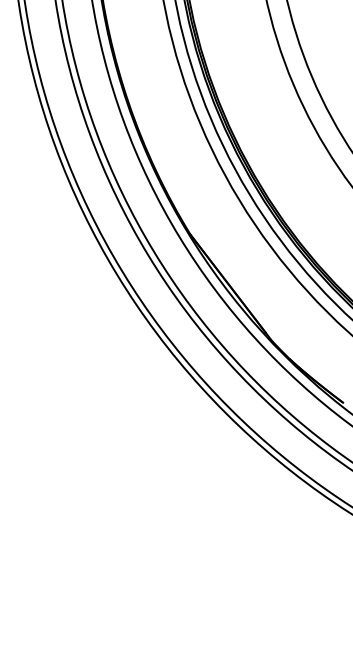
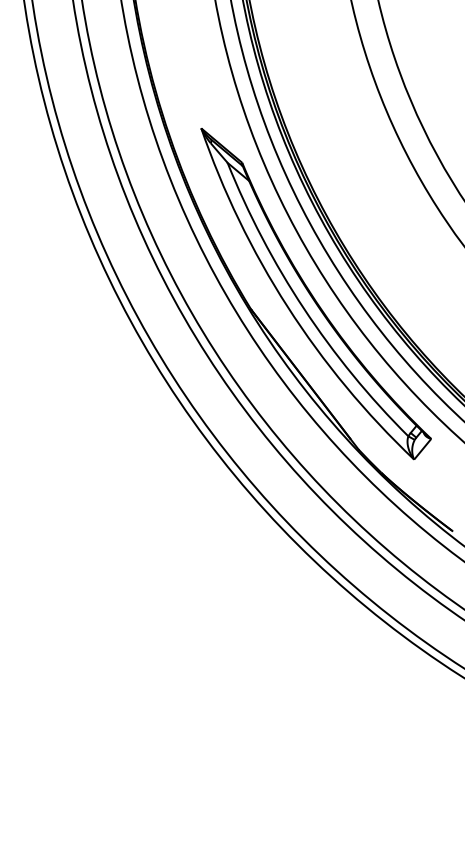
part: (239, 223) -> (315, 294), added

